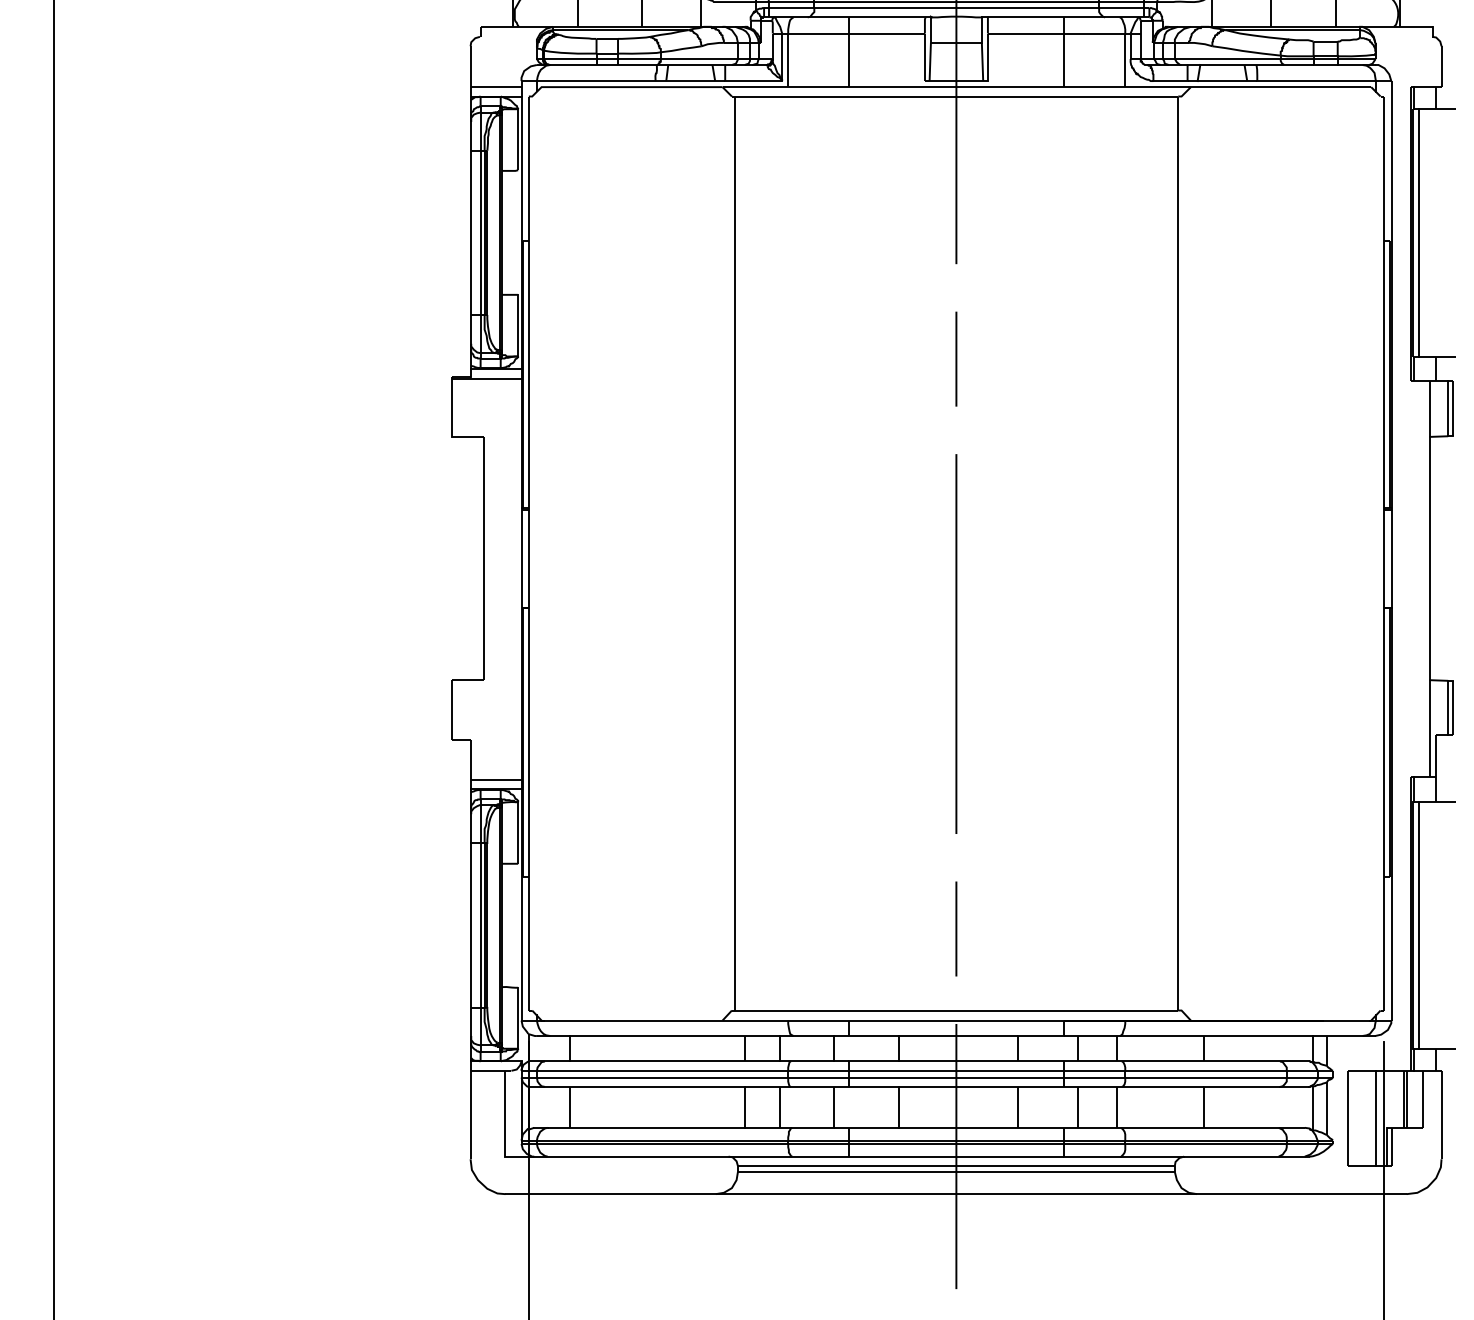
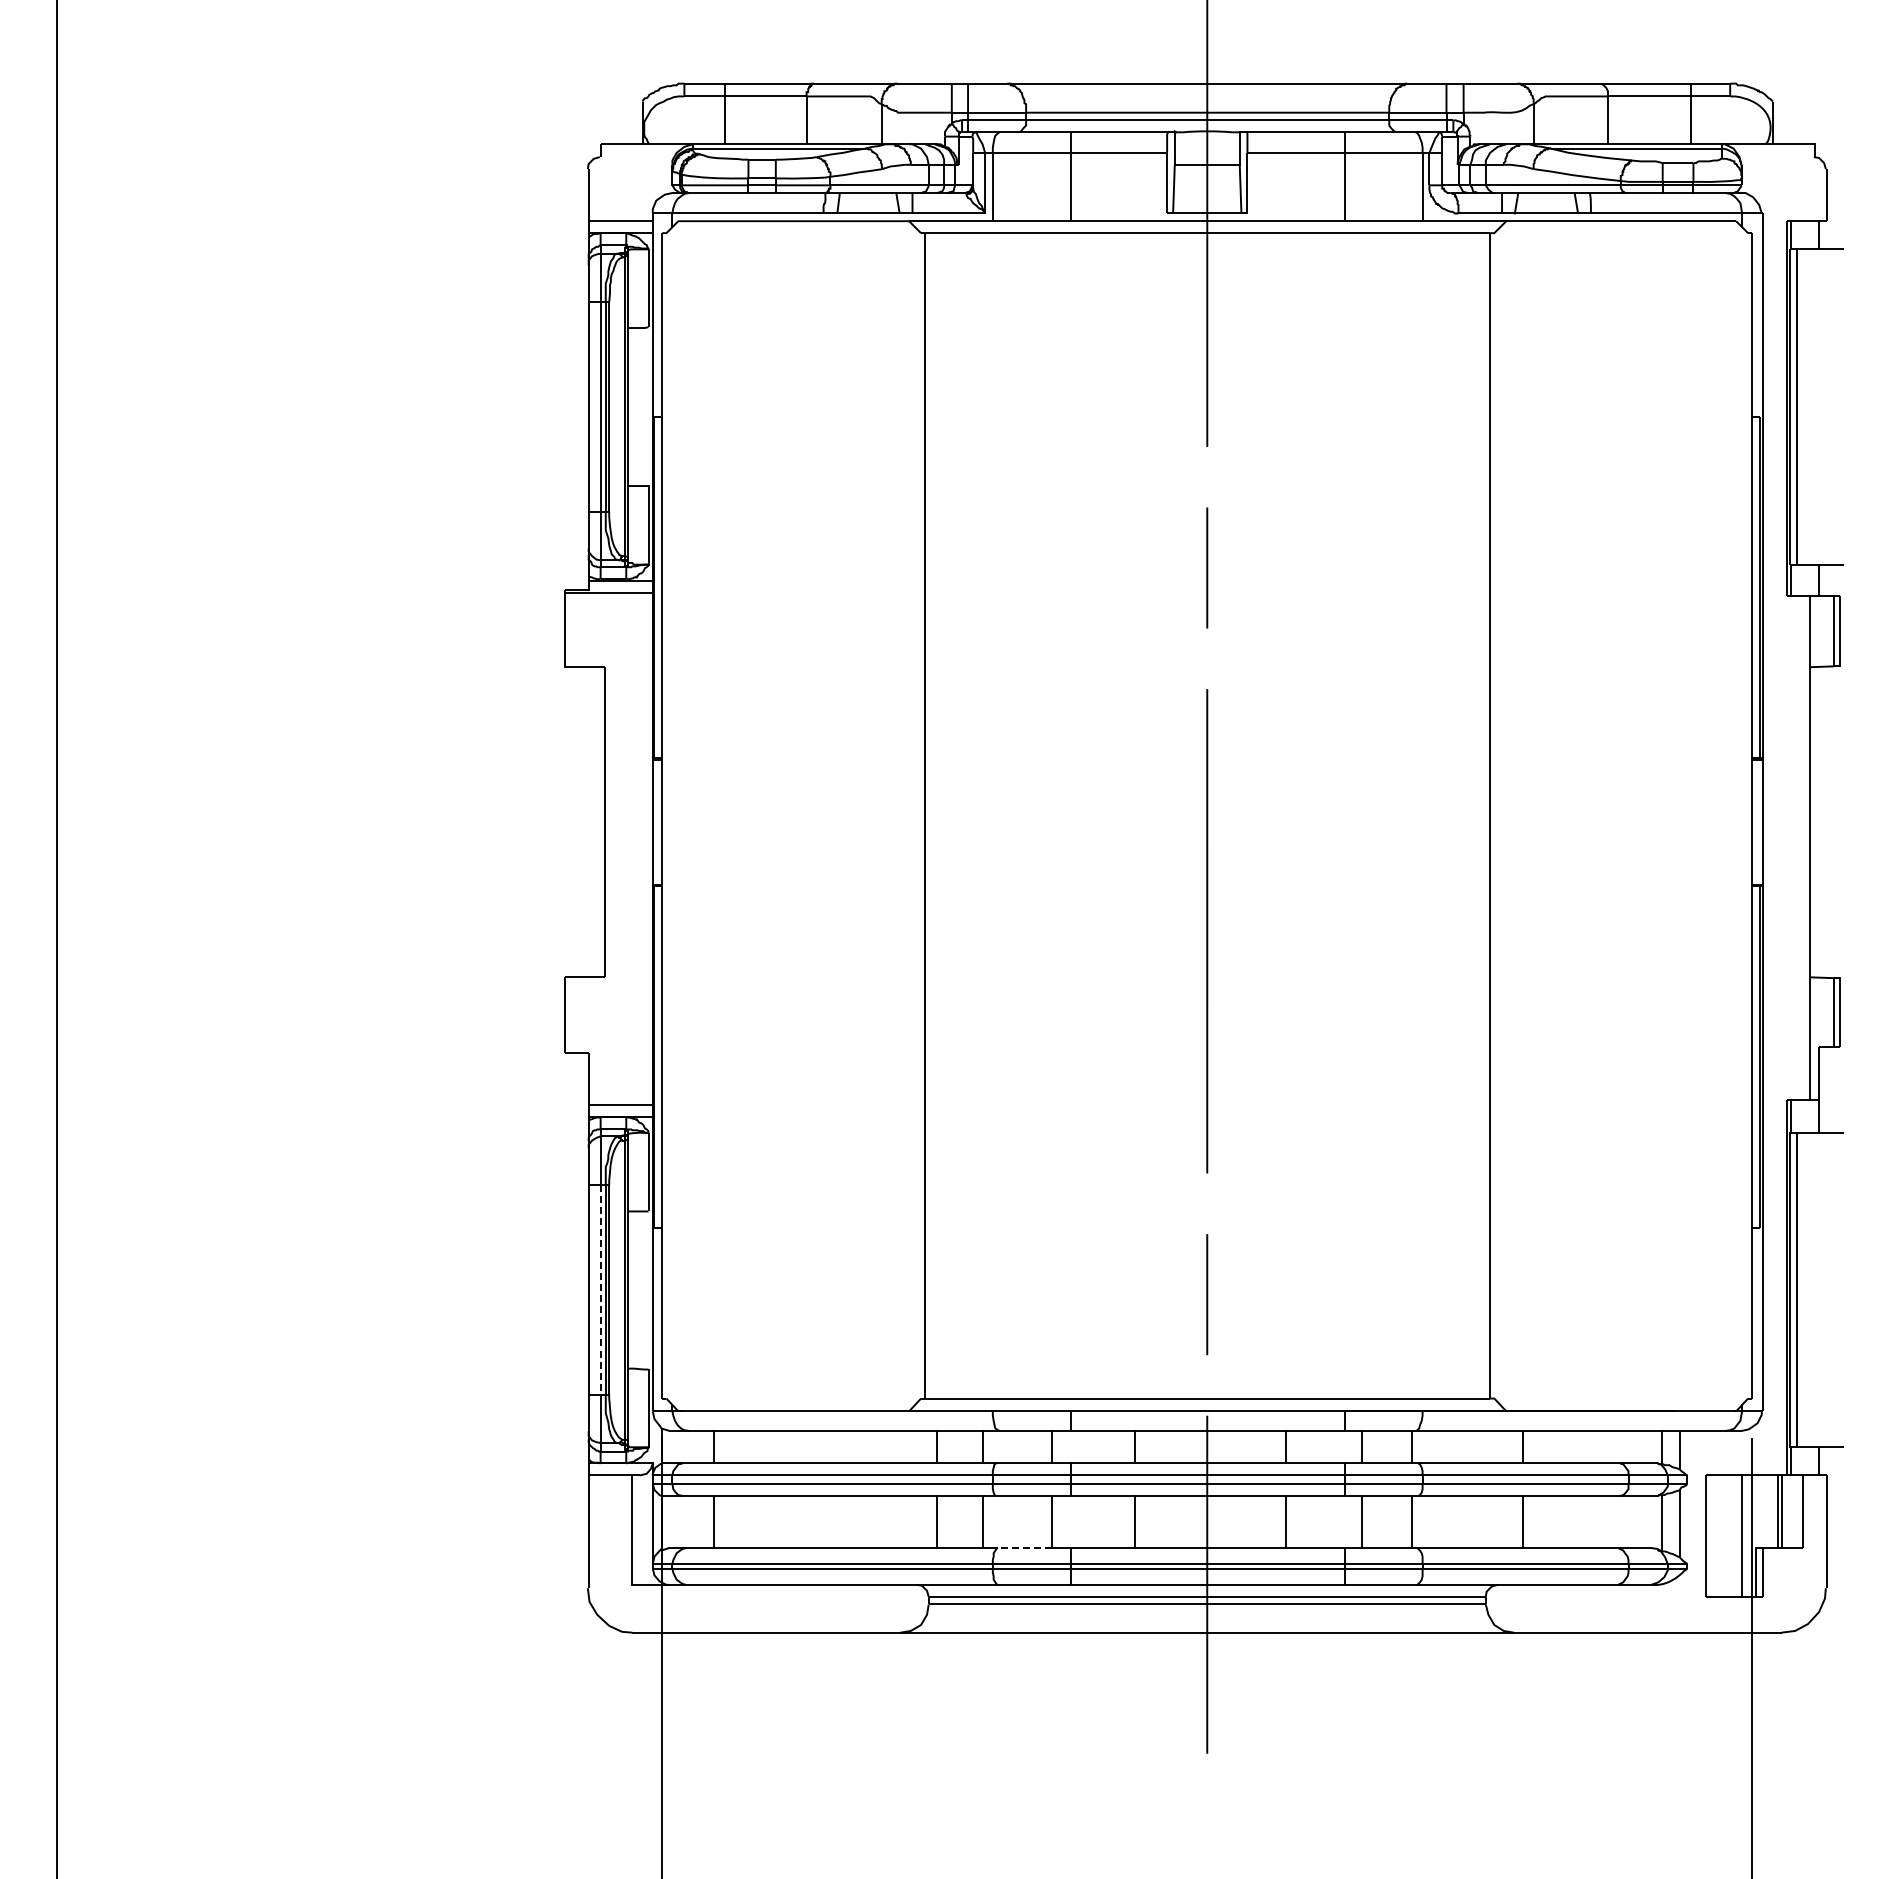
line: (480, 925) -> (600, 1290), solid -> dashed
line: (813, 1128) -> (1024, 1548), solid -> dashed

